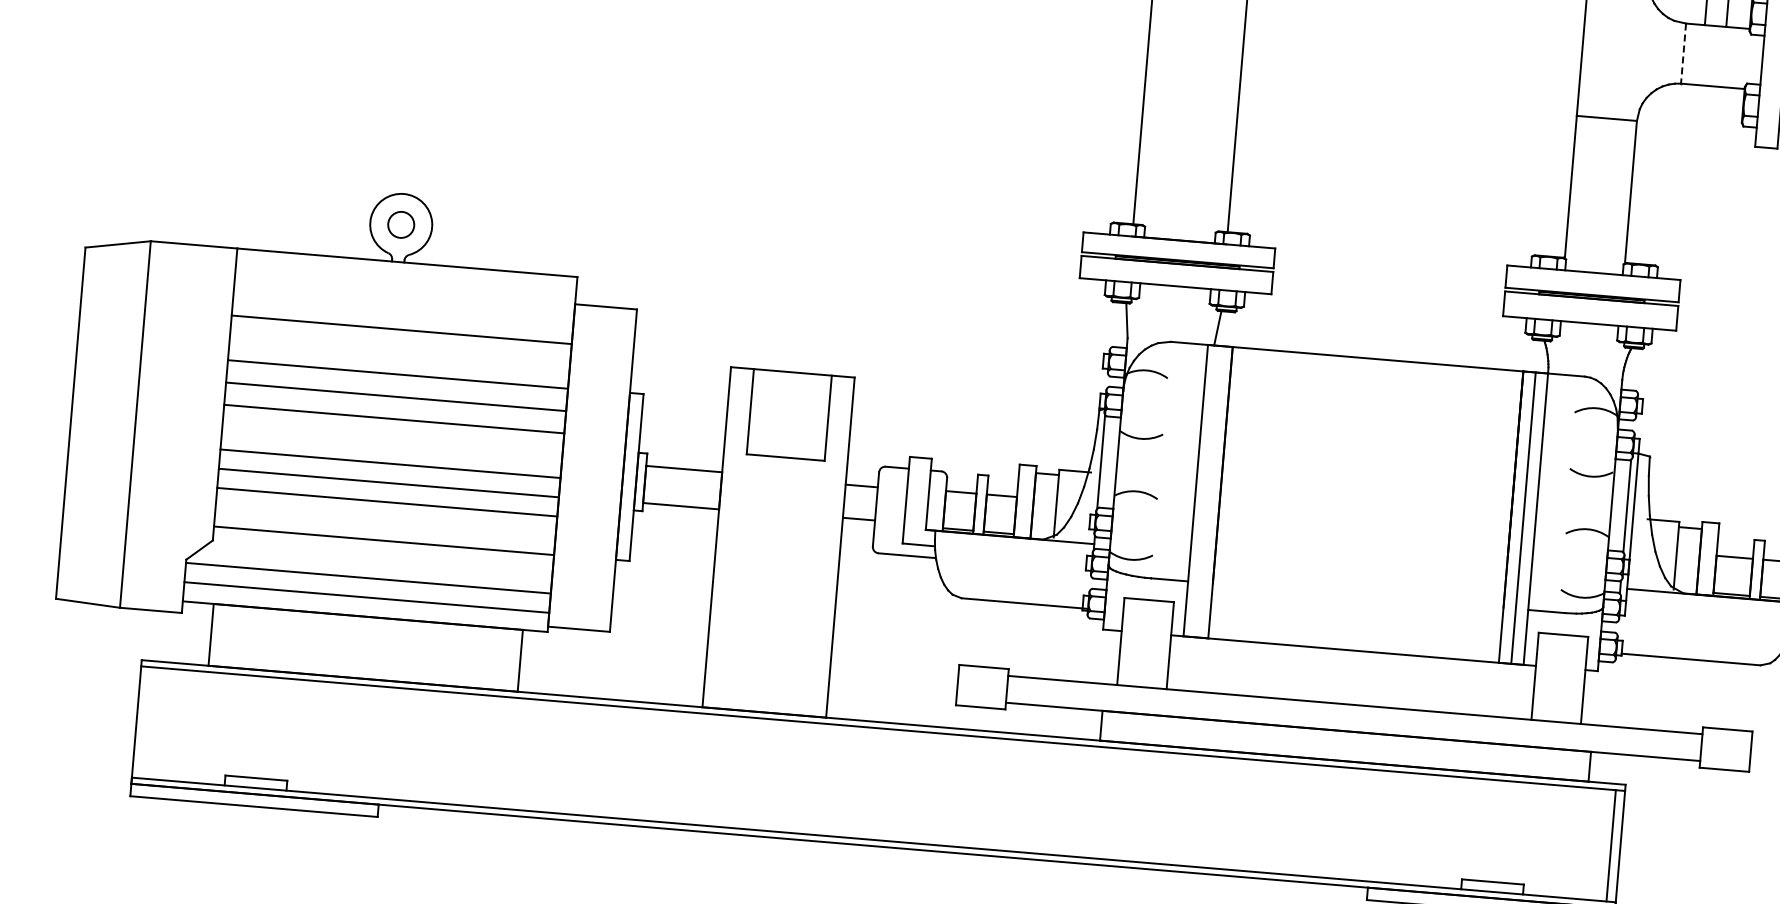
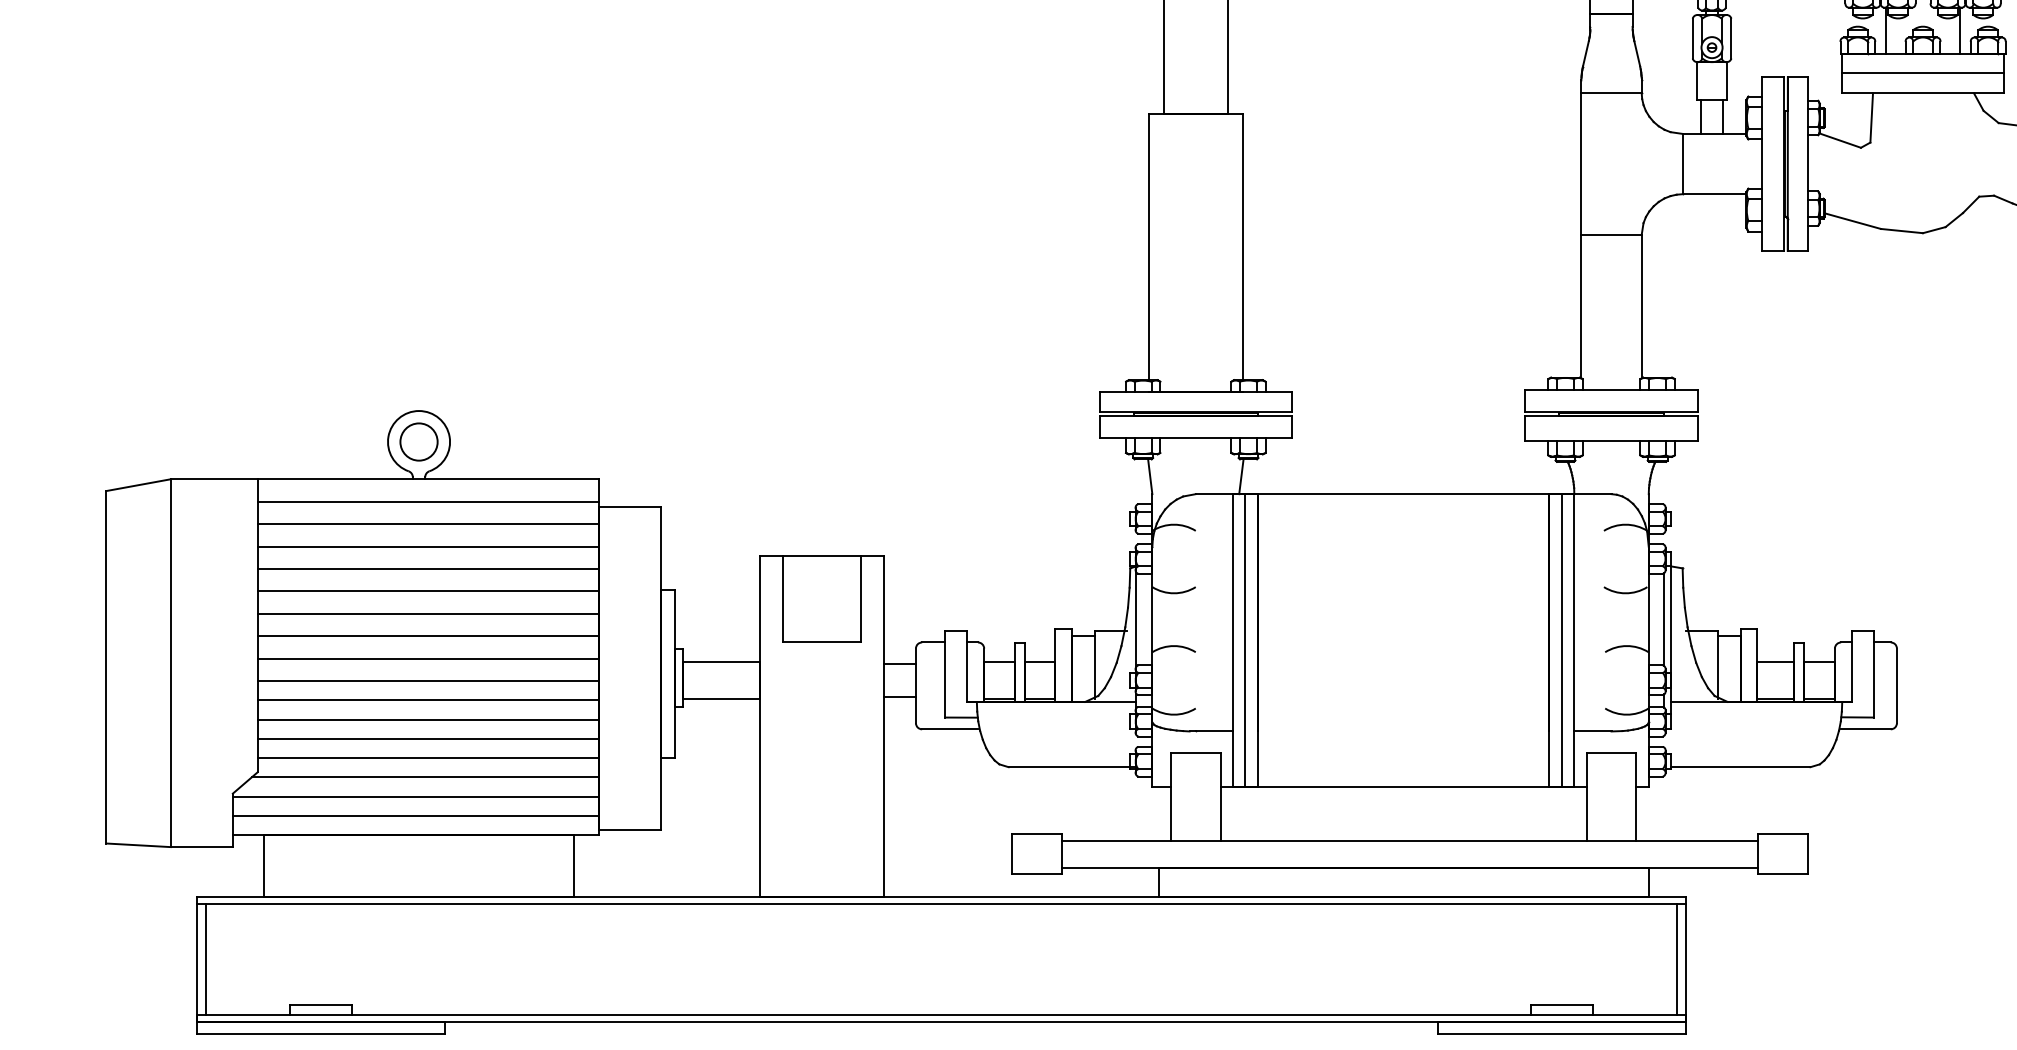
line: (1683, 54) -> (1682, 164), dashed -> solid
circle: (400, 224) -> (418, 441), size x1.43
line: (404, 284) -> (427, 501), added
line: (402, 307) -> (427, 524), added
line: (399, 352) -> (427, 569), added
line: (391, 441) -> (427, 658), added
line: (1208, 491) -> (1245, 640), added
line: (384, 521) -> (427, 738), added
line: (378, 559) -> (424, 777), added
line: (146, 722) -> (206, 959), added

